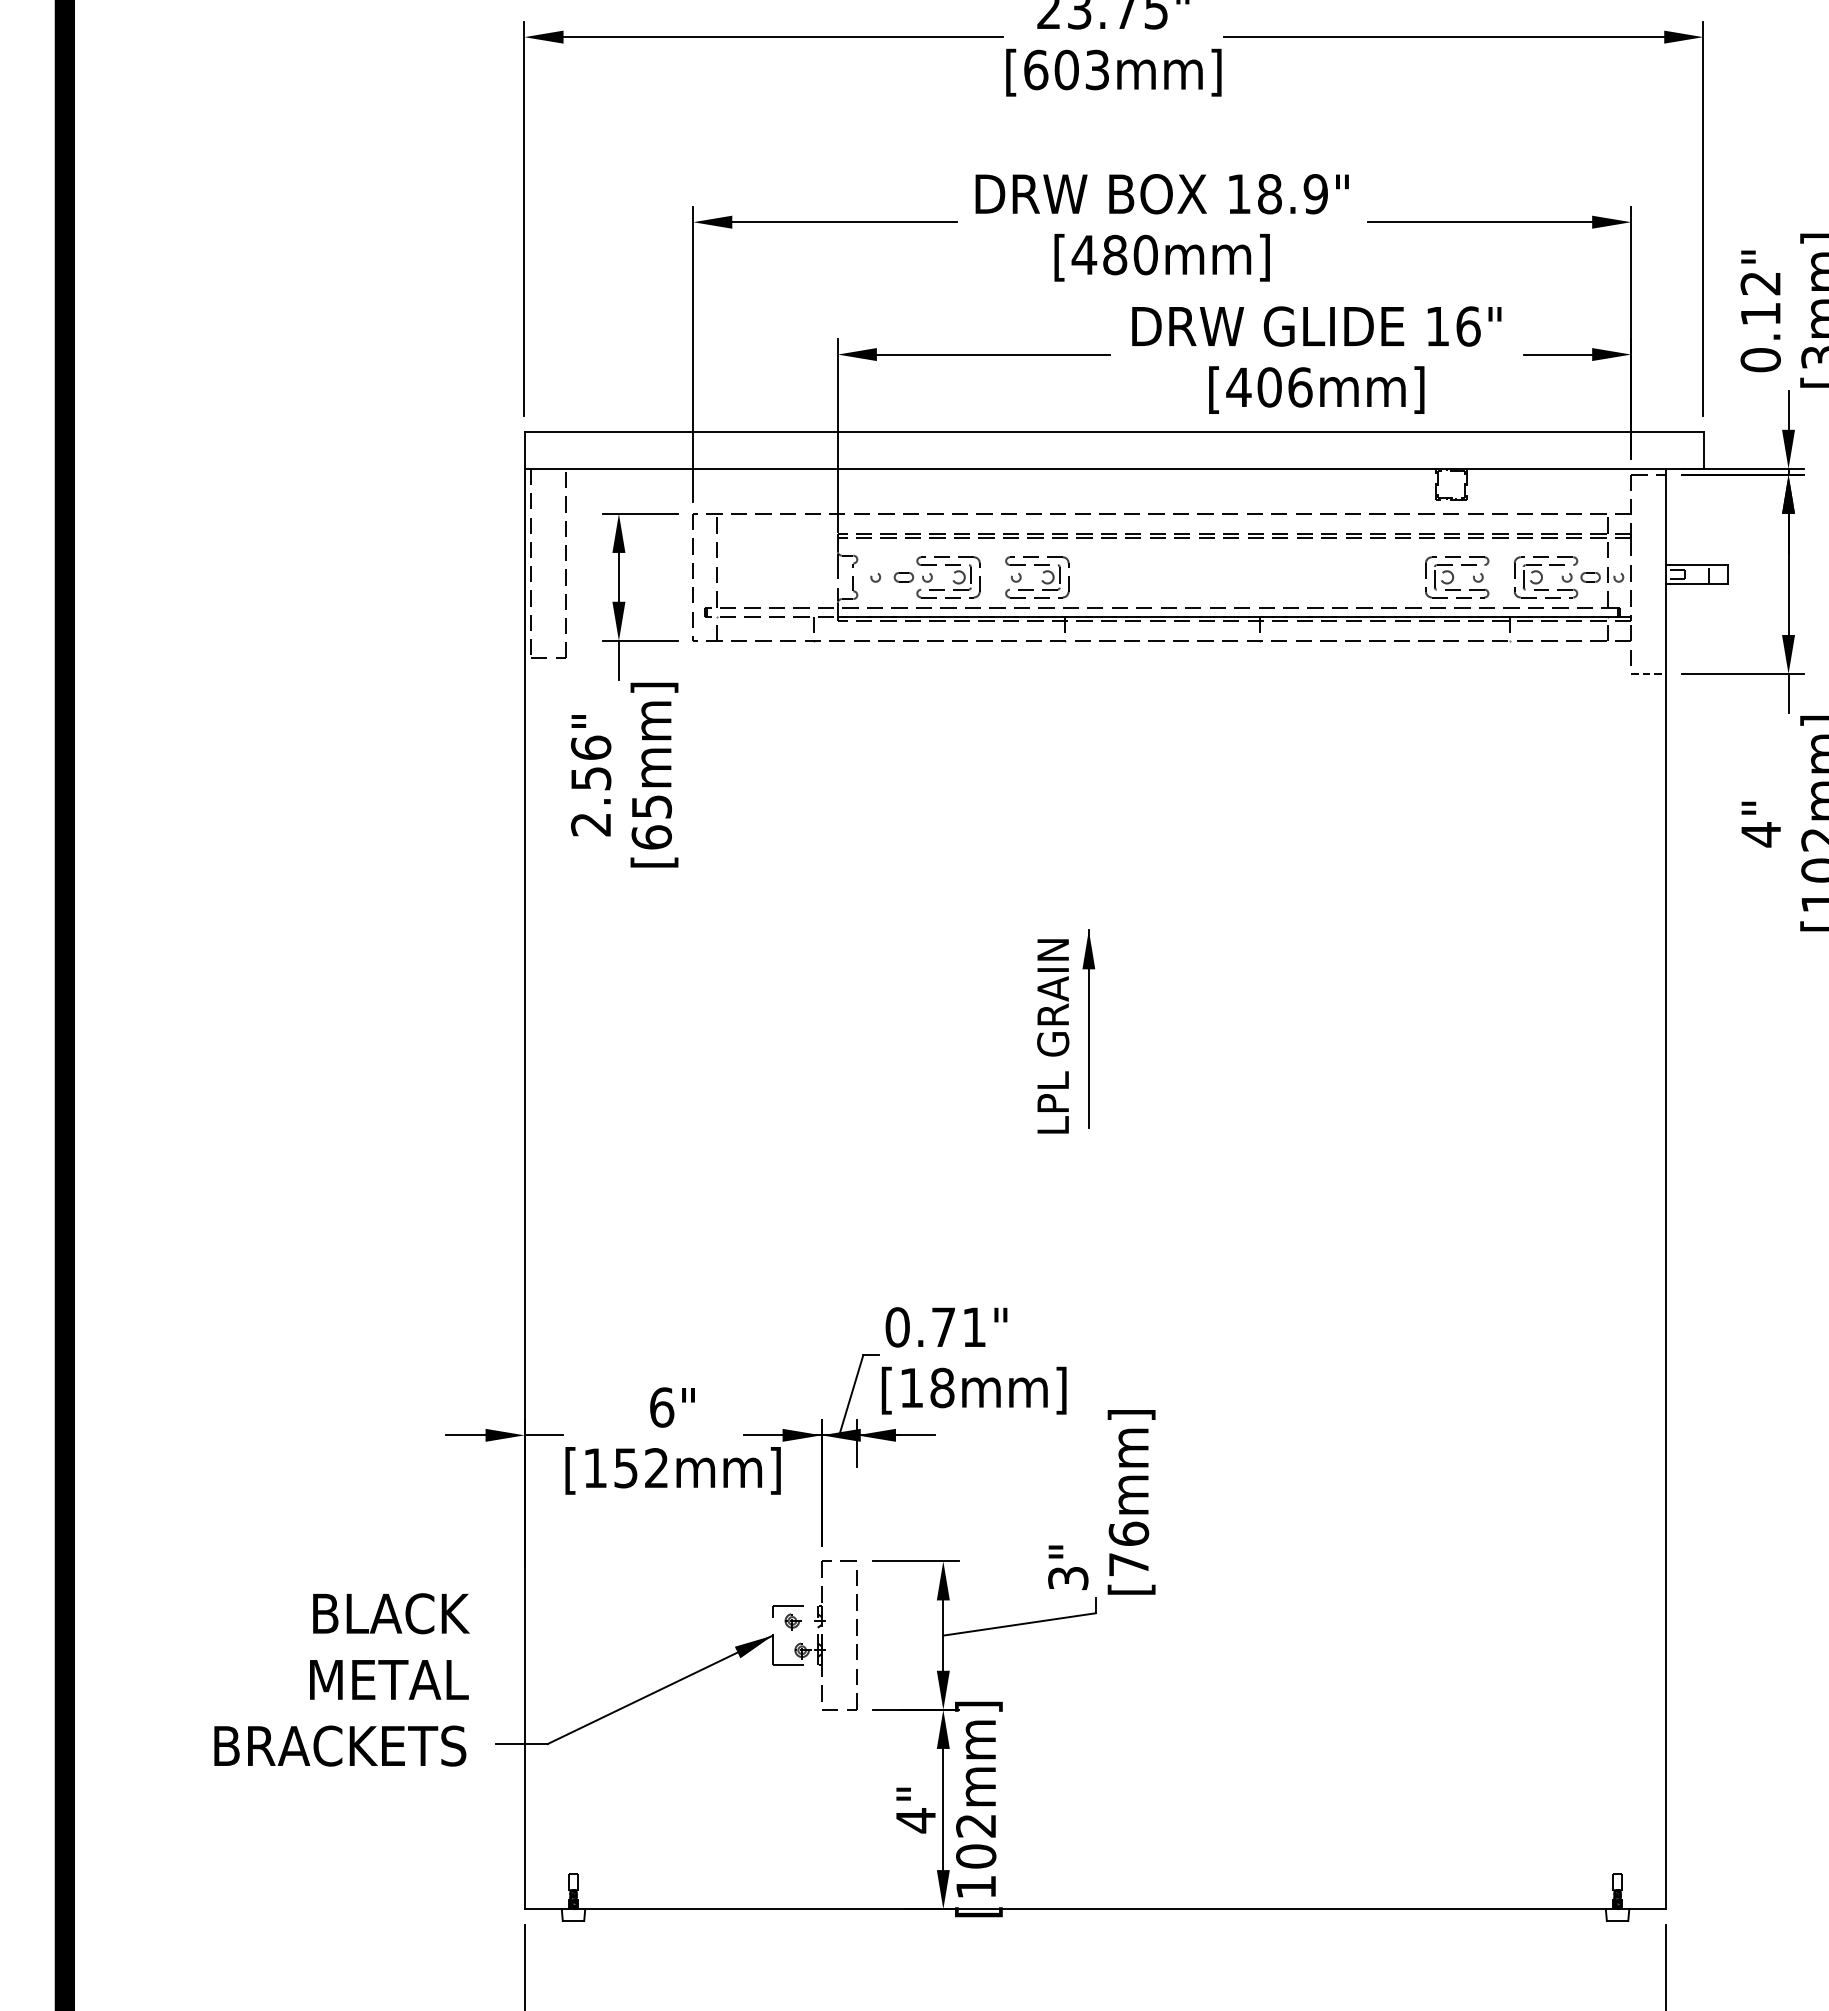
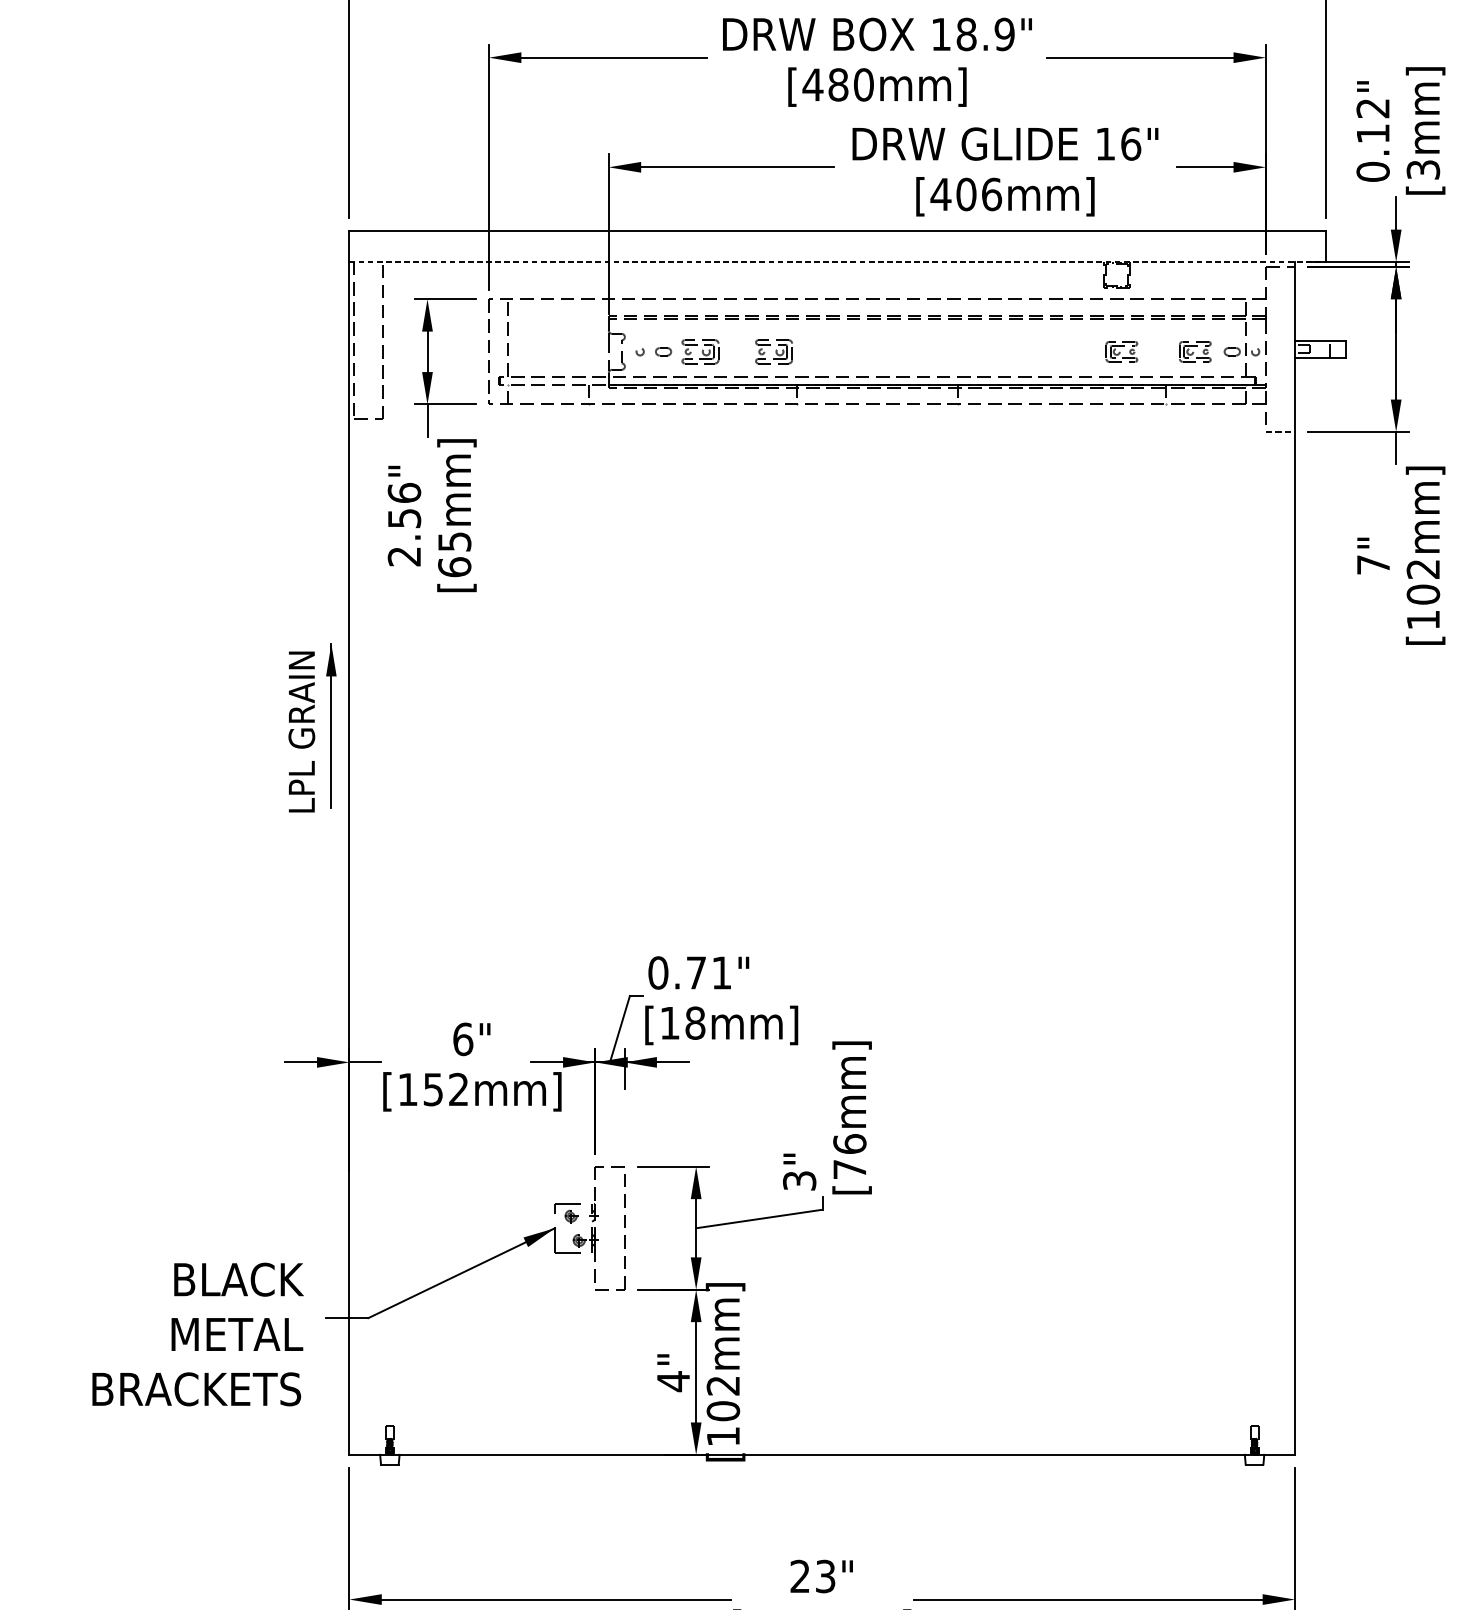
line: (1114, 468) -> (837, 261), solid -> dashed
part: (948, 577) -> (700, 351), size x0.7
part: (1037, 577) -> (774, 351), size x0.7
part: (1457, 577) -> (1122, 351), size x0.6
part: (1545, 577) -> (1194, 351), size x0.6
text: (1760, 834) -> (1372, 564), 4" -> 7"
part: (1066, 1031) -> (312, 727), moved
text: (341, 1679) -> (197, 1334), moved

